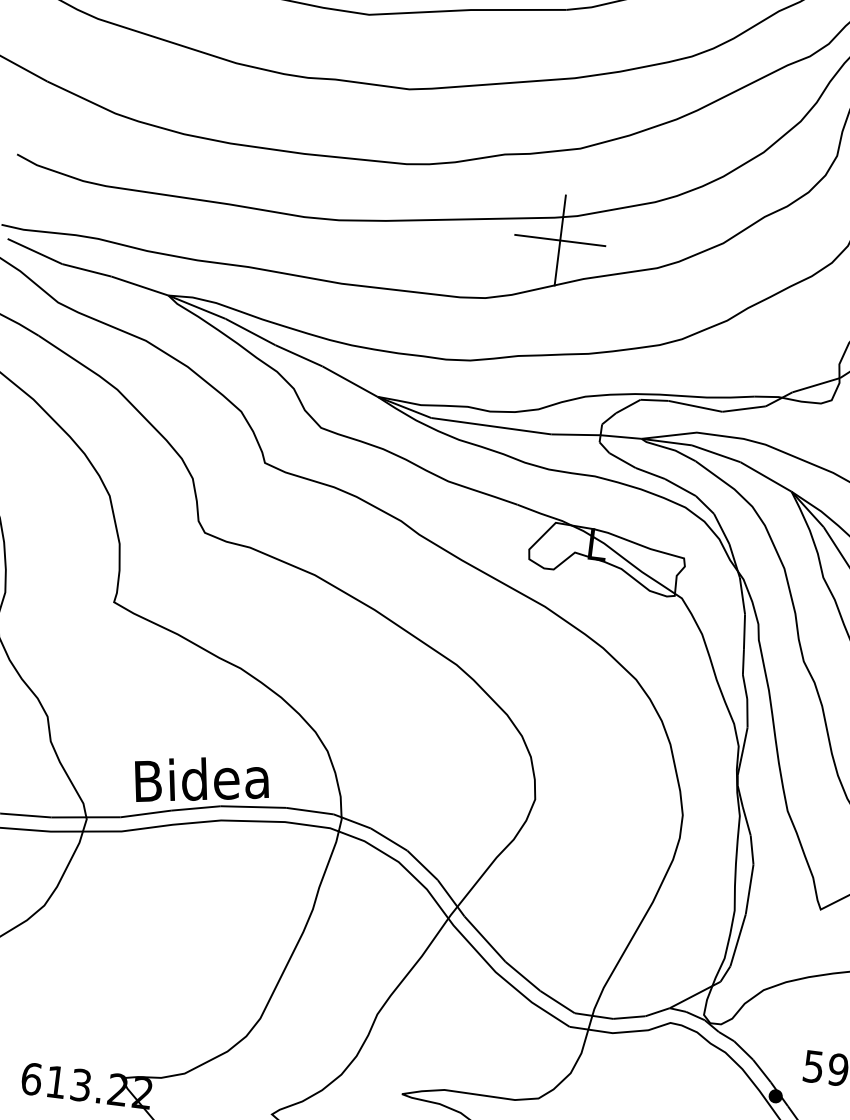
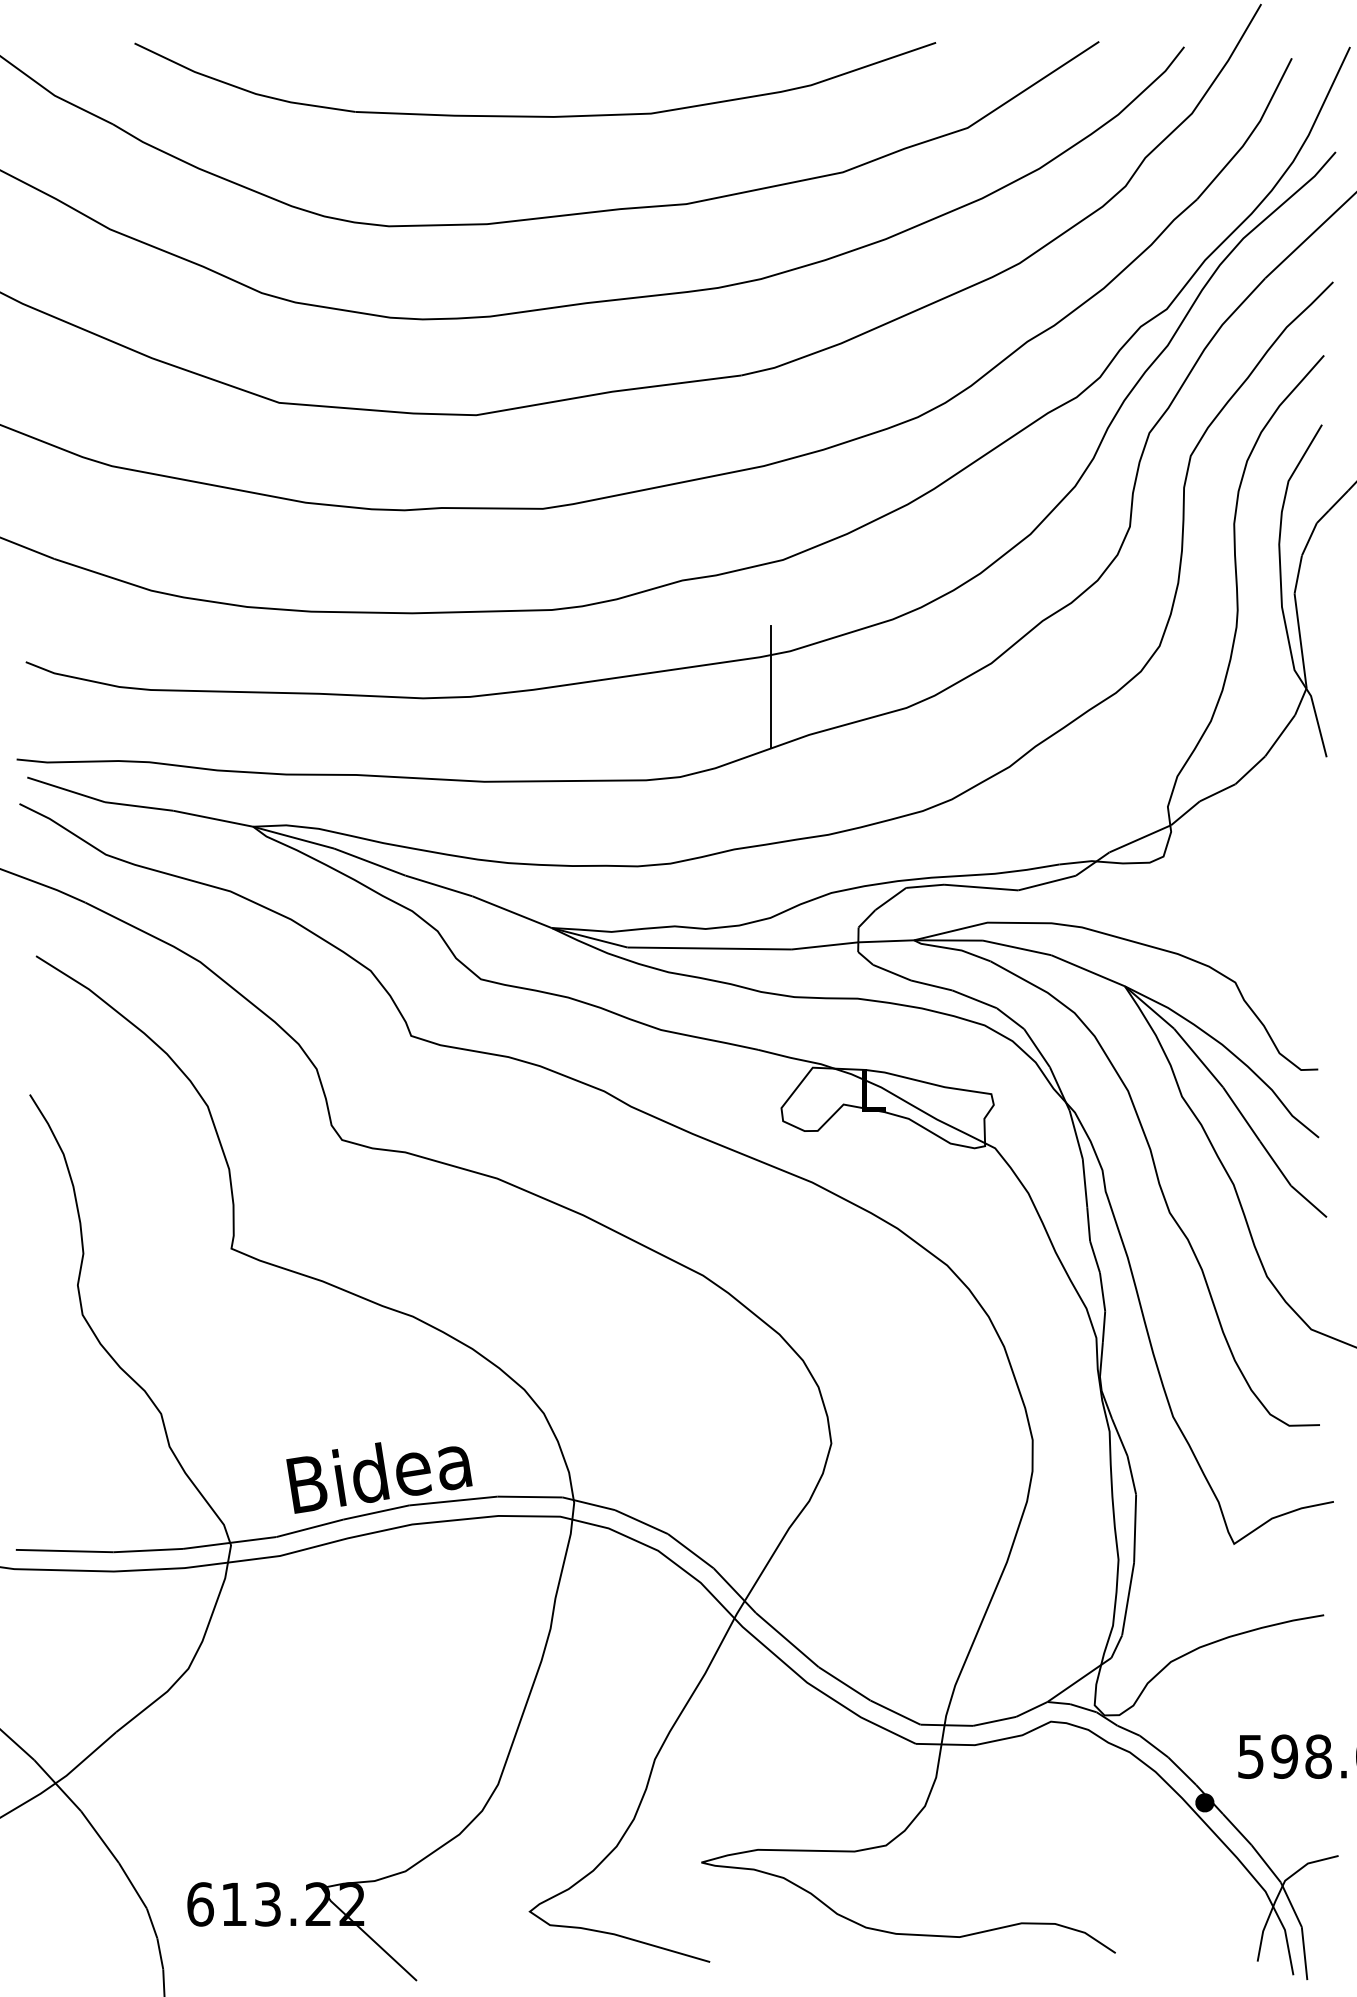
line: (559, 240) -> (770, 686), removed

